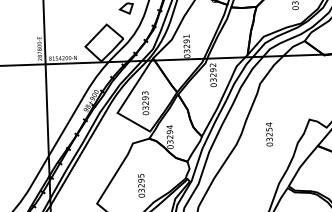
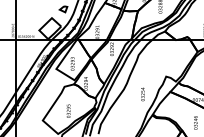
text: (268, 134) -> (142, 94), moved

